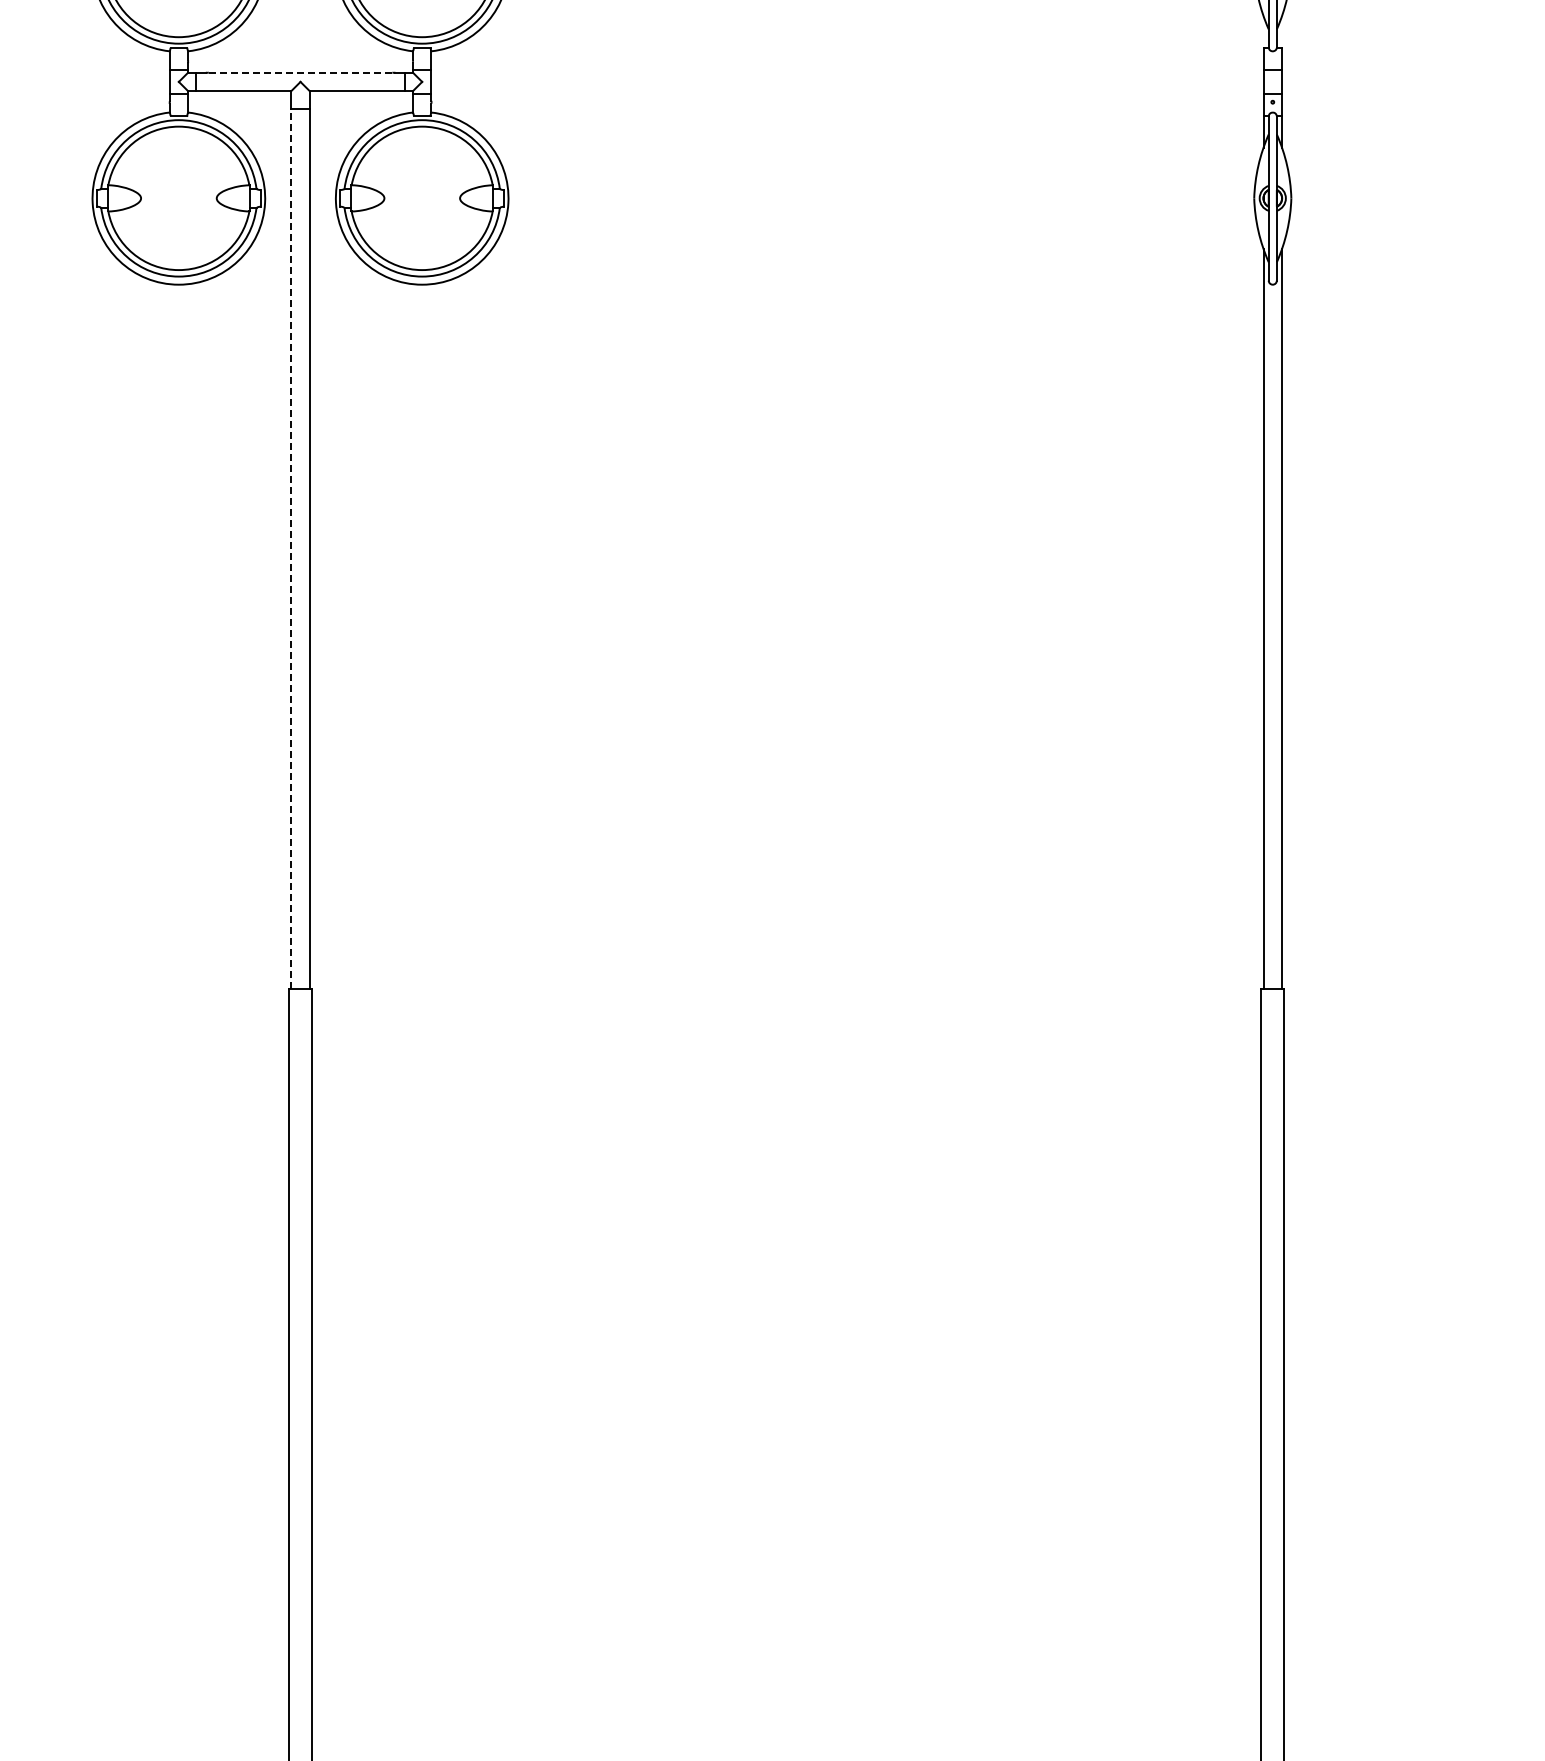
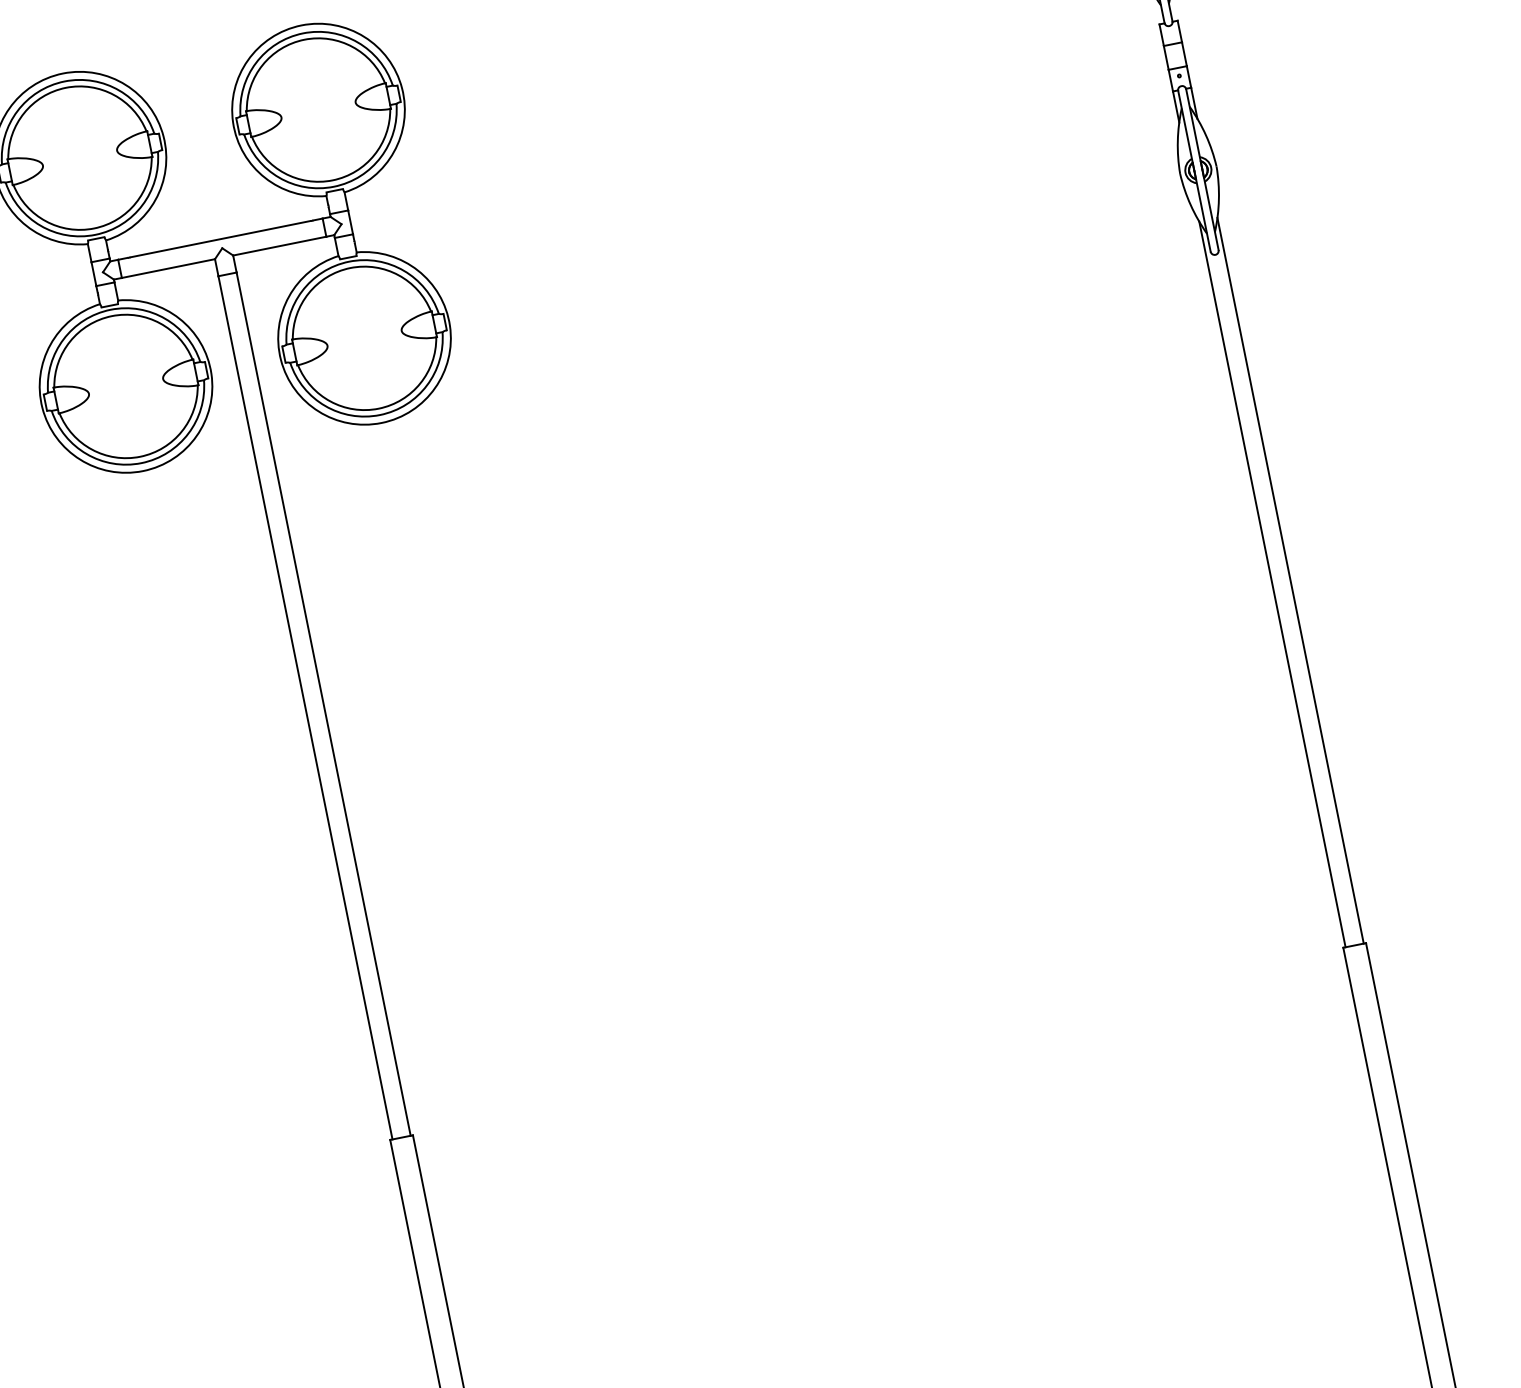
line: (300, 72) -> (220, 239), dashed -> solid
line: (291, 548) -> (305, 707), dashed -> solid

